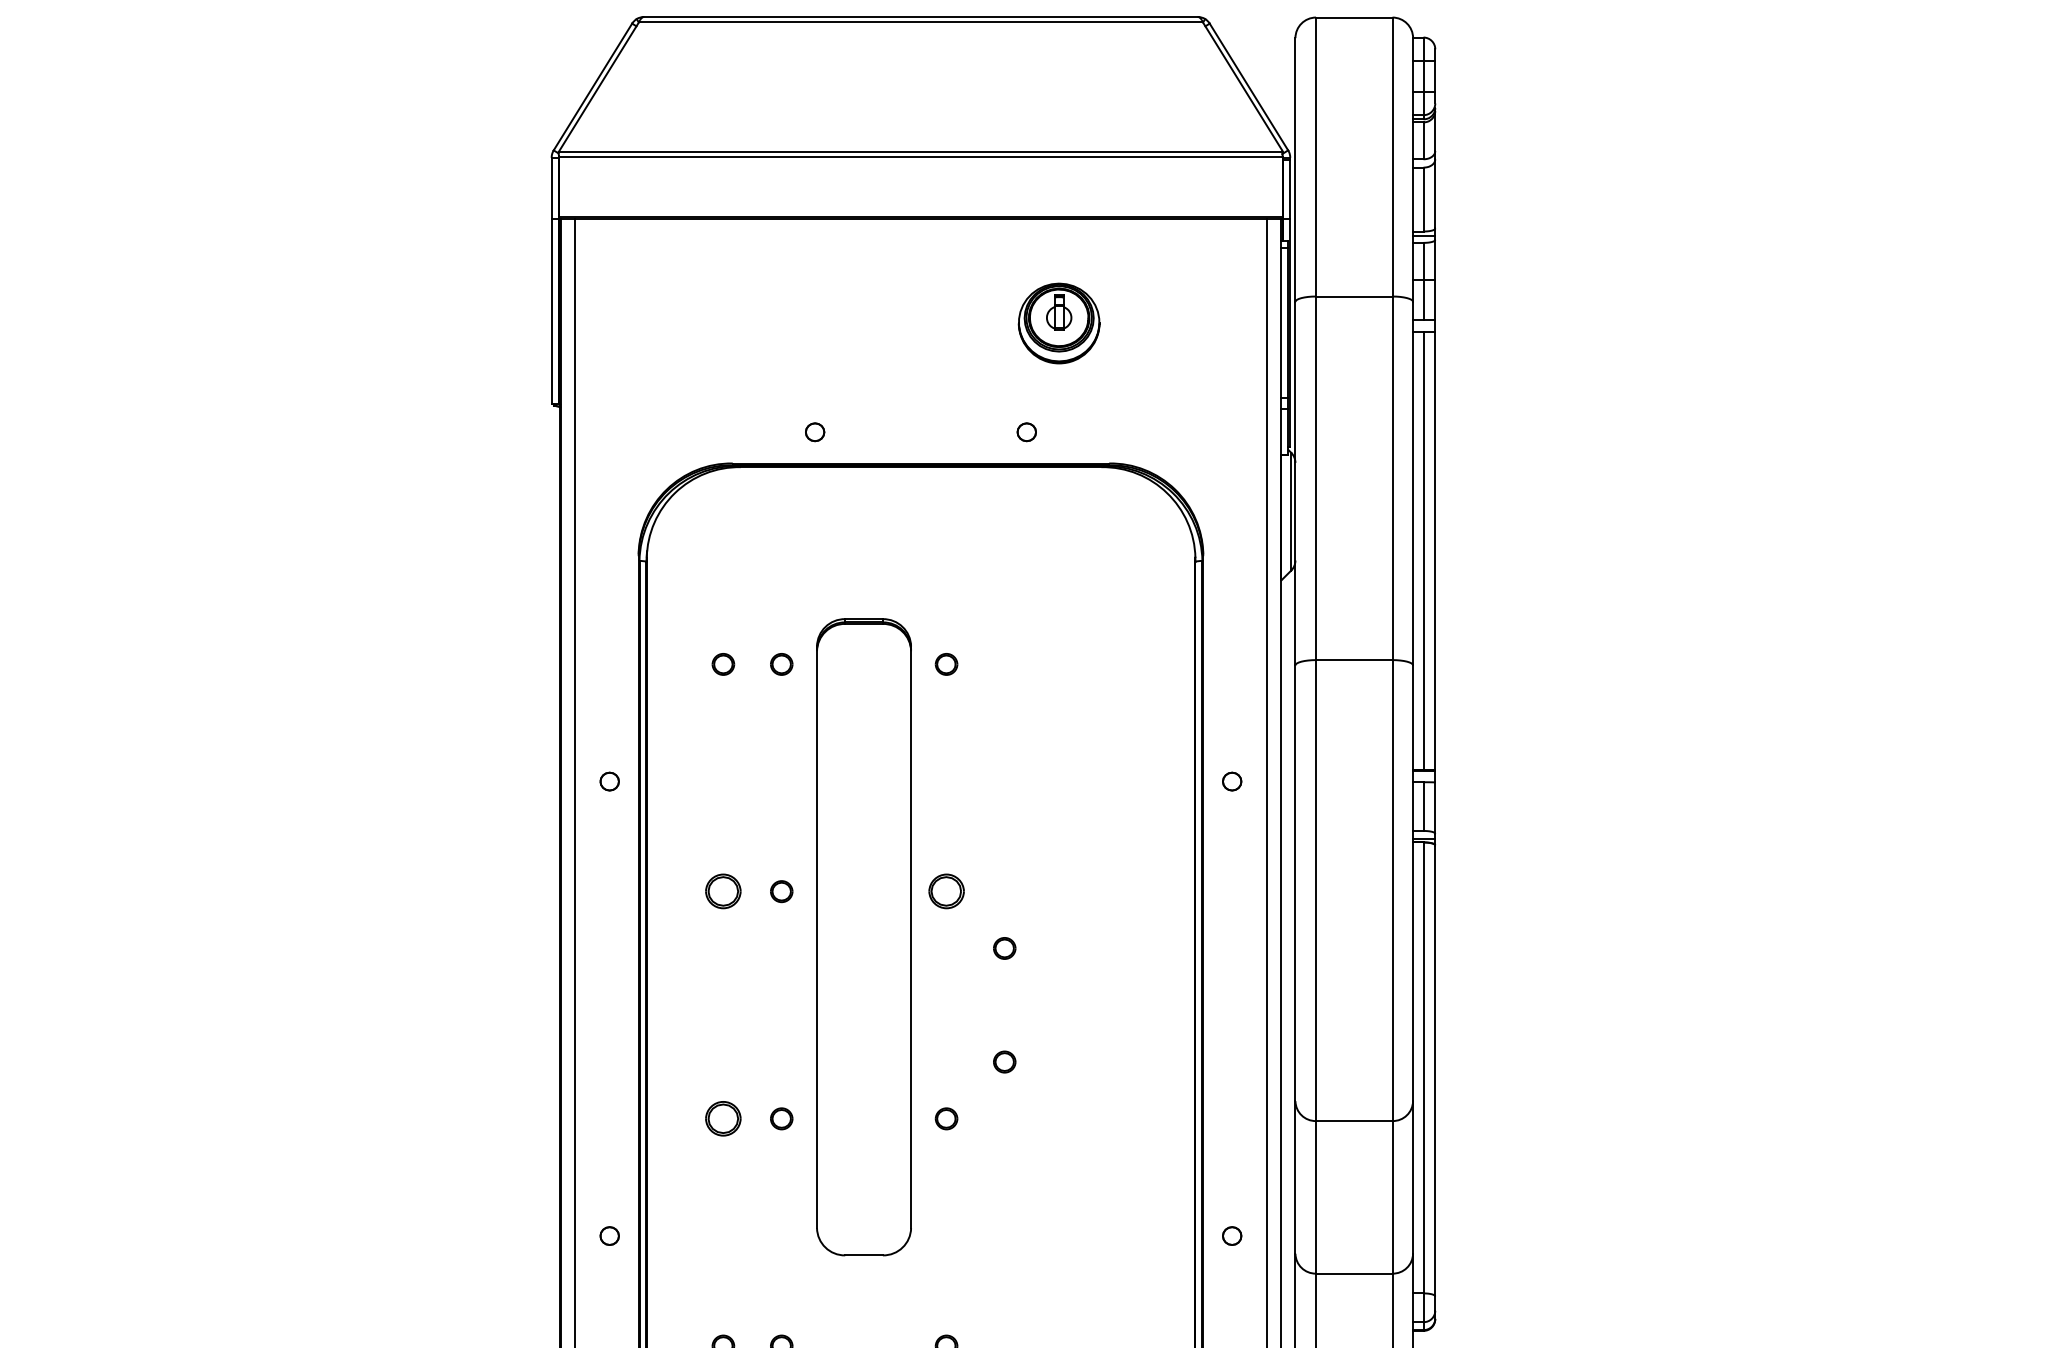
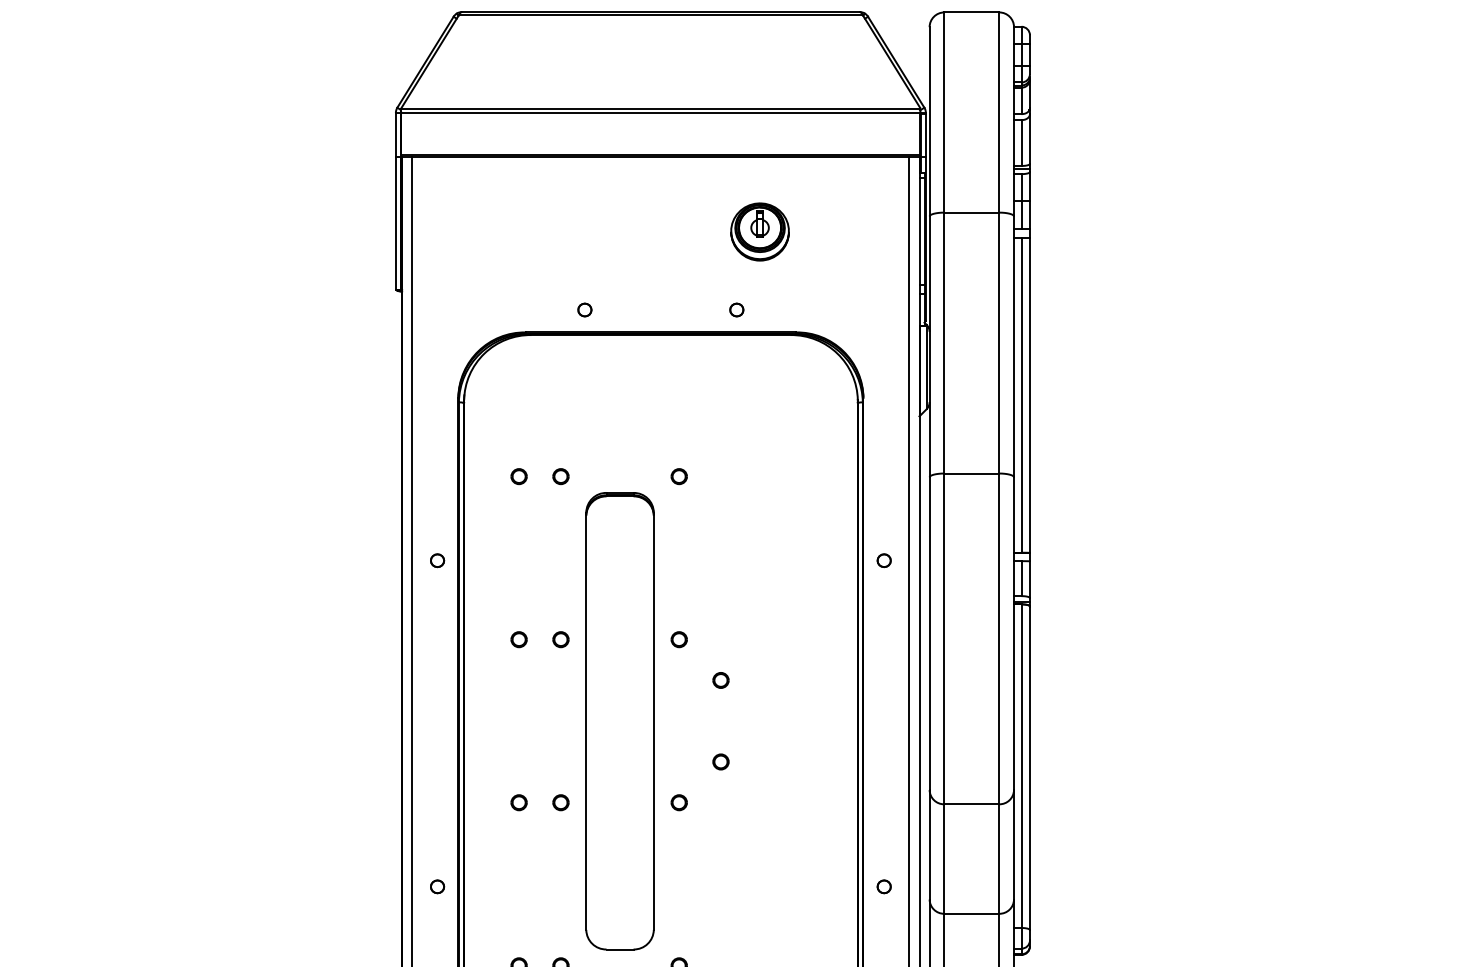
part: (723, 891) -> (519, 639), size x0.62
part: (946, 891) -> (679, 639), size x0.62
part: (863, 937) -> (619, 721), moved
part: (723, 1118) -> (519, 802), size x0.62

